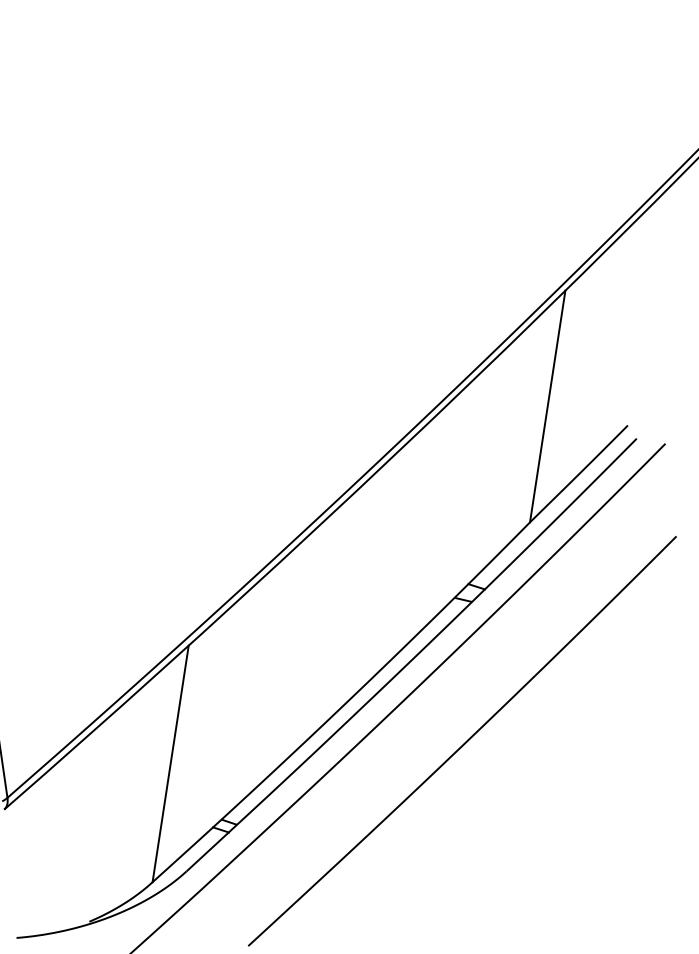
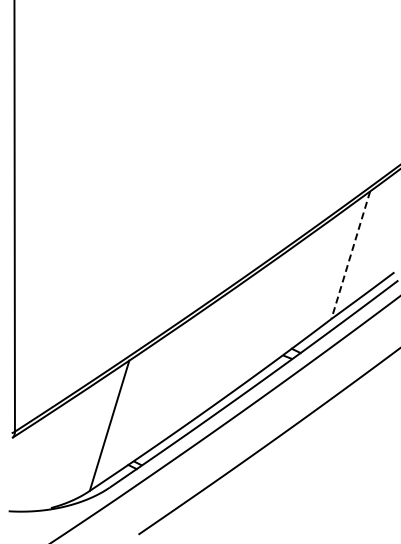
line: (547, 407) -> (350, 255), solid -> dashed

